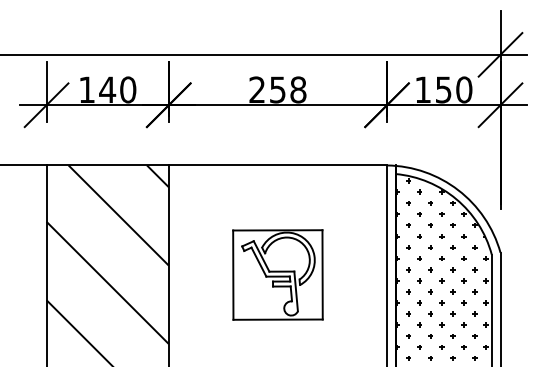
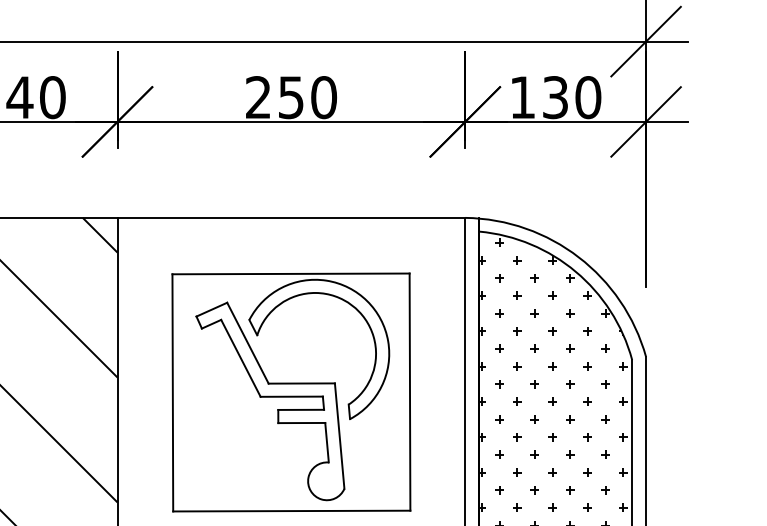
text: (298, 89) -> (324, 96), 258 -> 250
text: (443, 89) -> (555, 96), 150 -> 130
part: (277, 274) -> (290, 391), size x1.67

